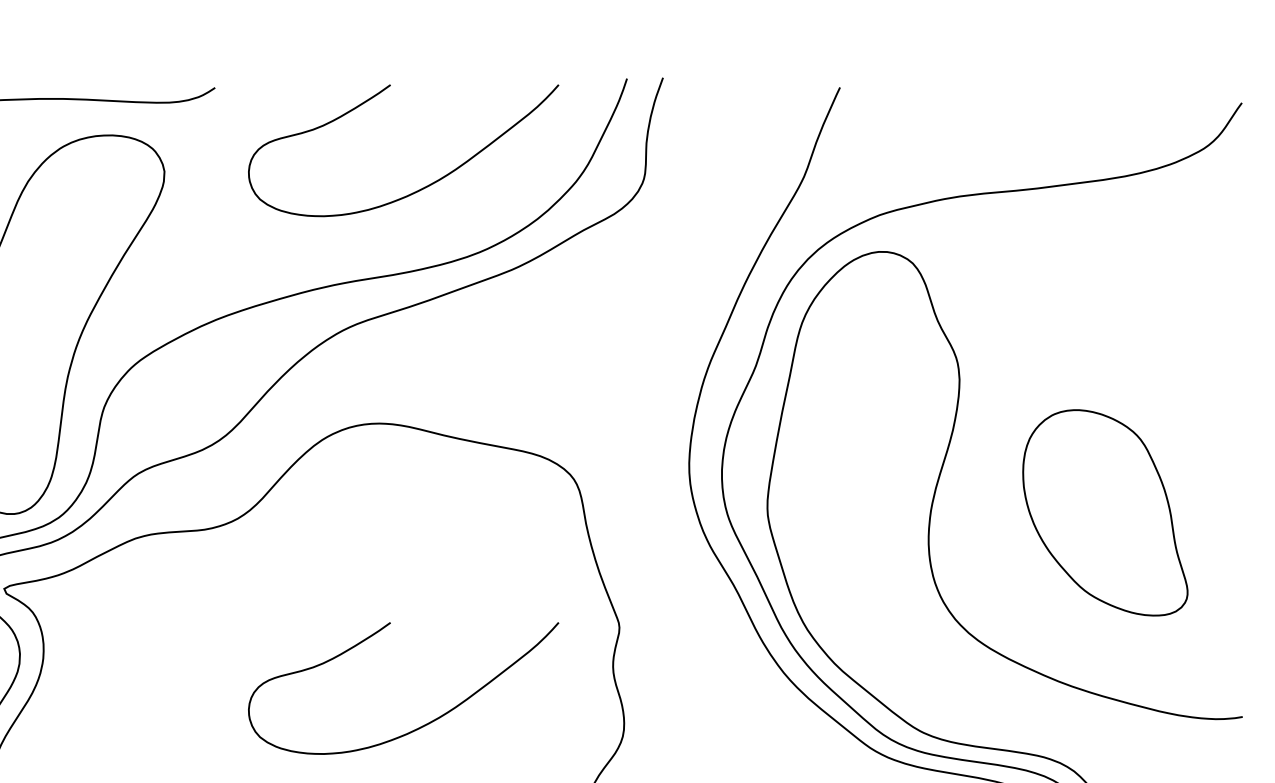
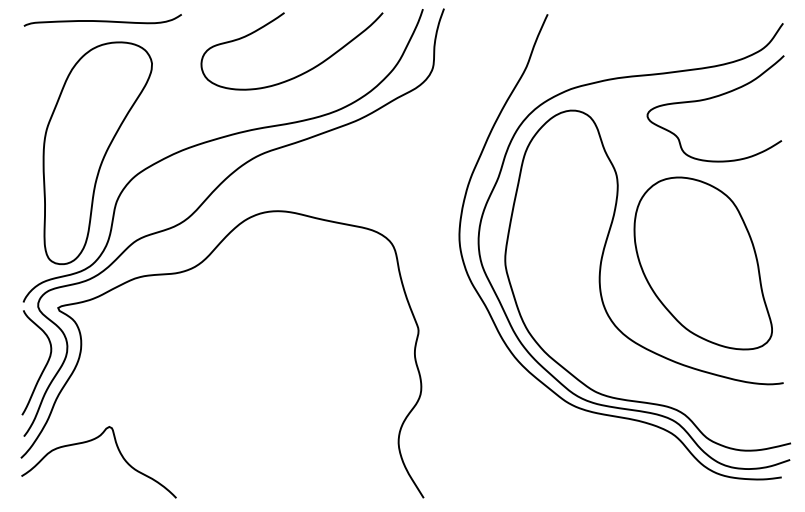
curve: (1122, 231) -> (713, 98), added
part: (1104, 512) -> (702, 263), size x1.43
curve: (419, 726) -> (301, 388), removed

